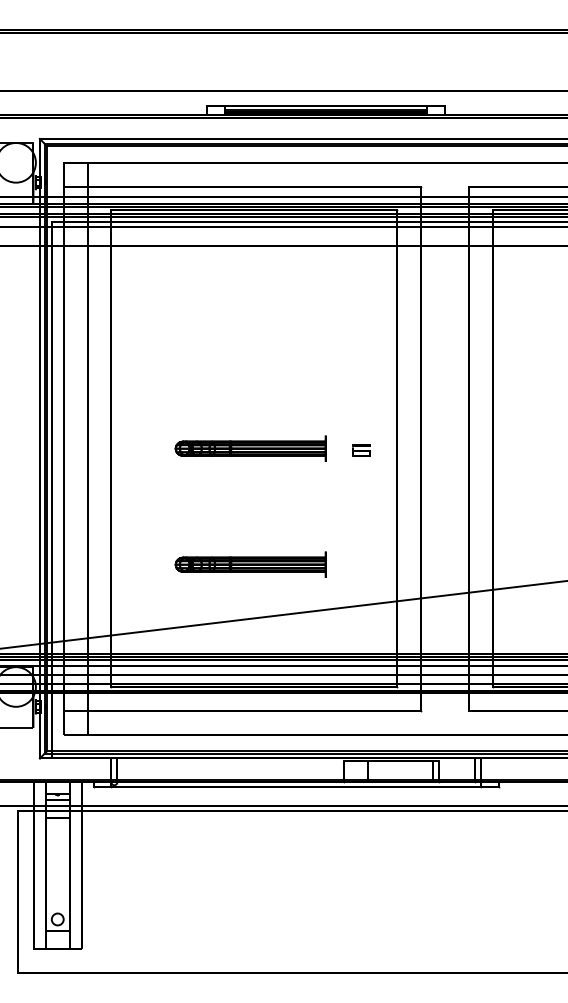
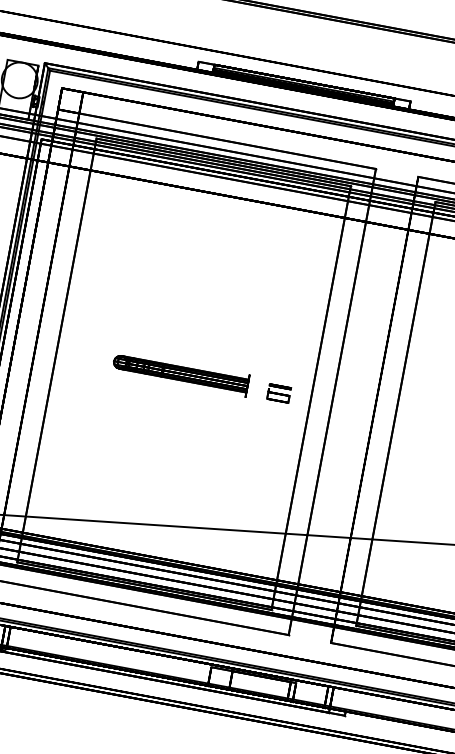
part: (360, 450) -> (278, 393), size x1.43
part: (250, 564) -> (161, 476), removed

